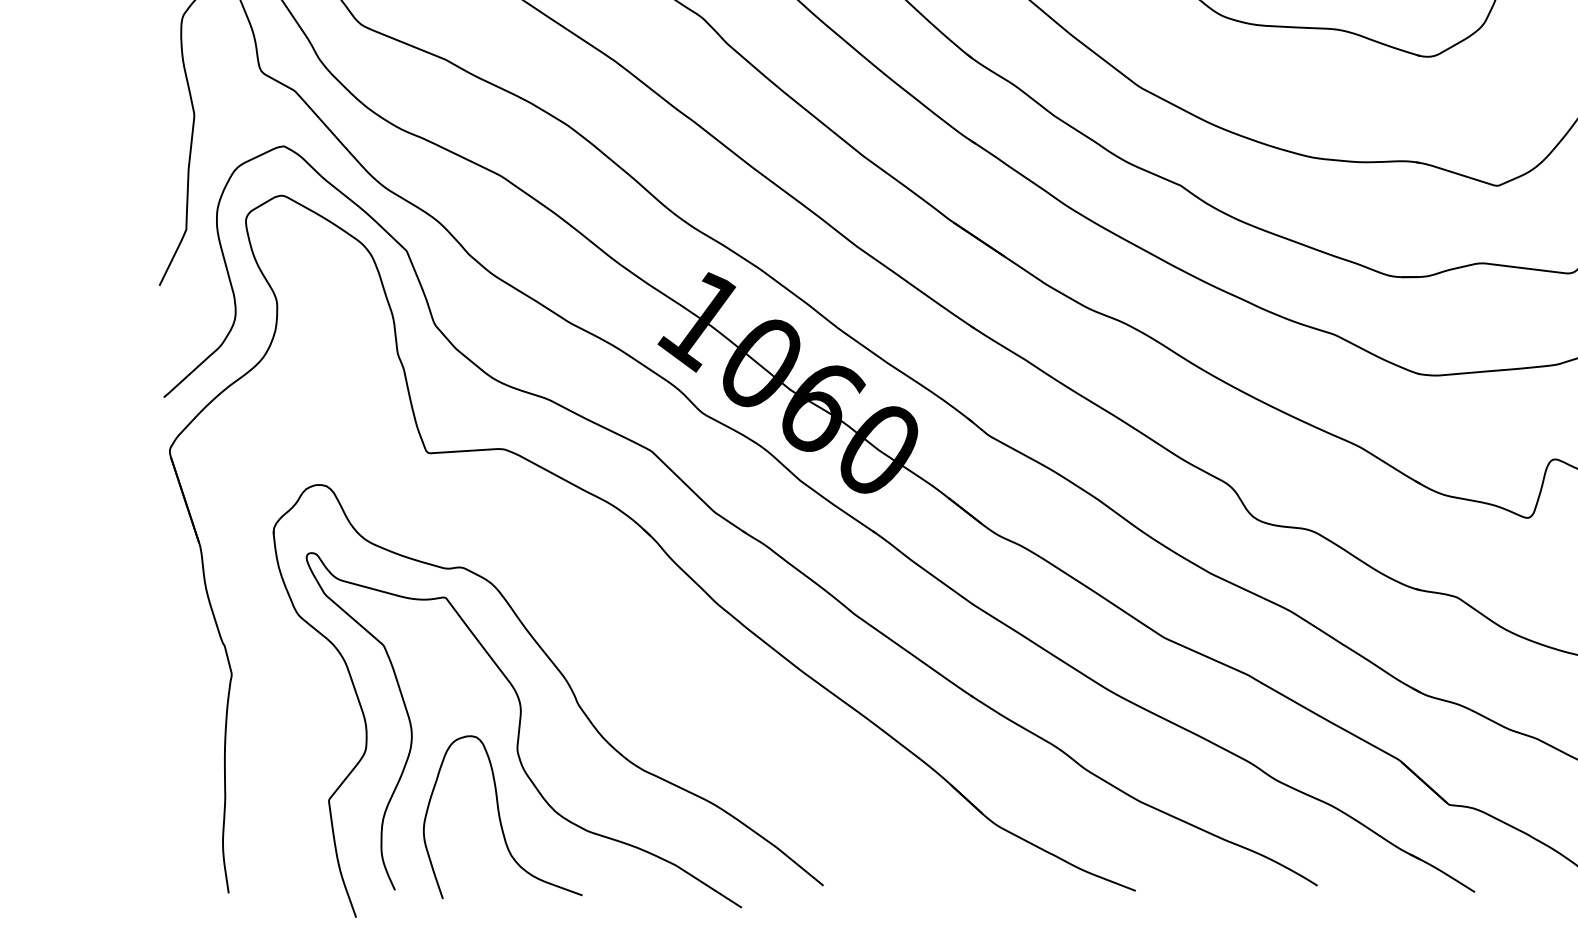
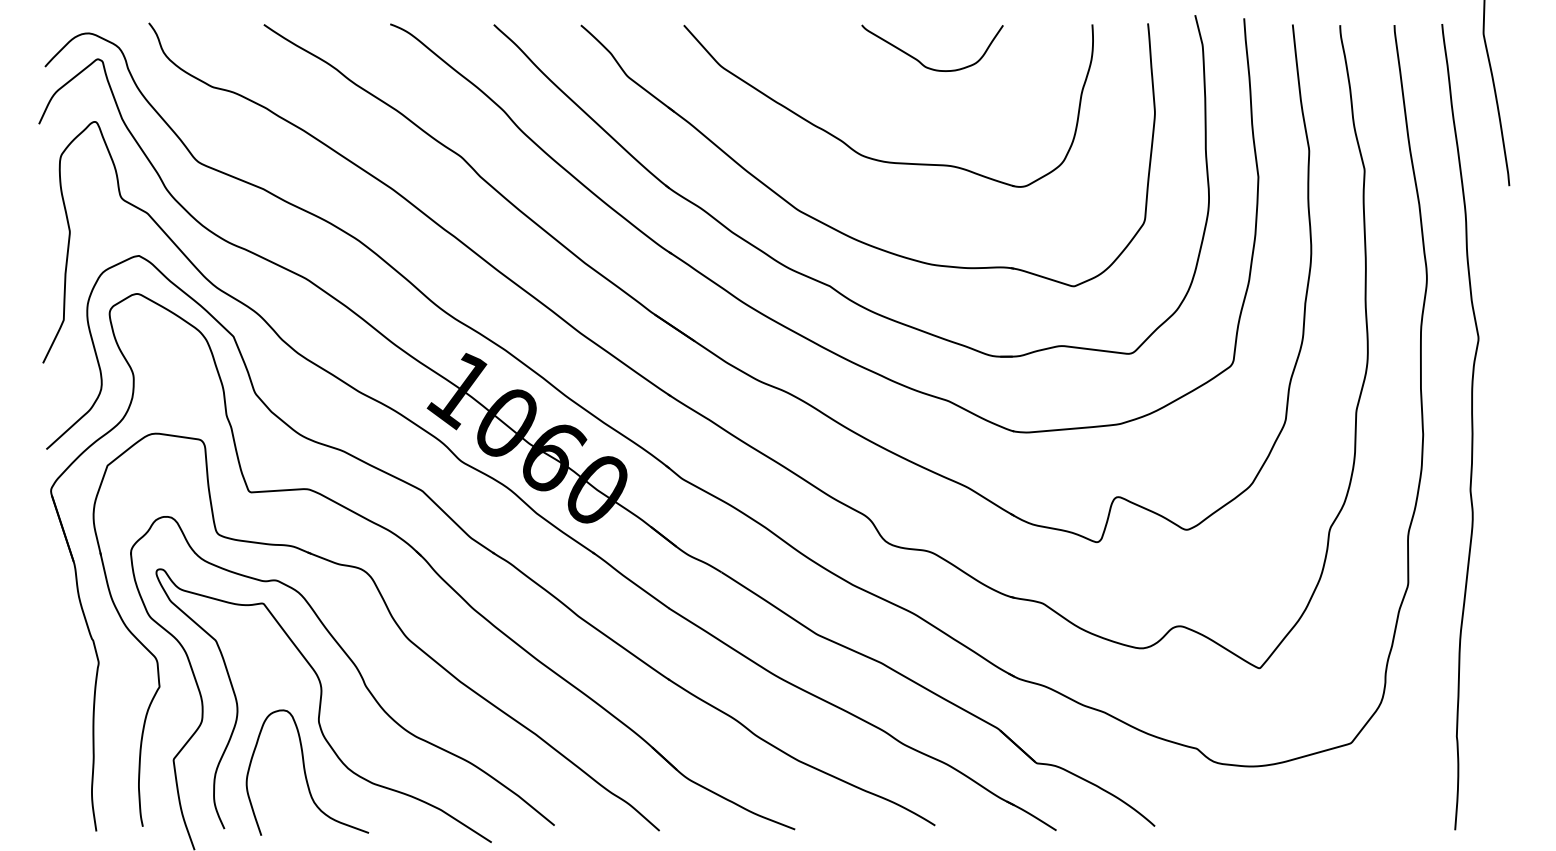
part: (614, 620) -> (393, 621), added

